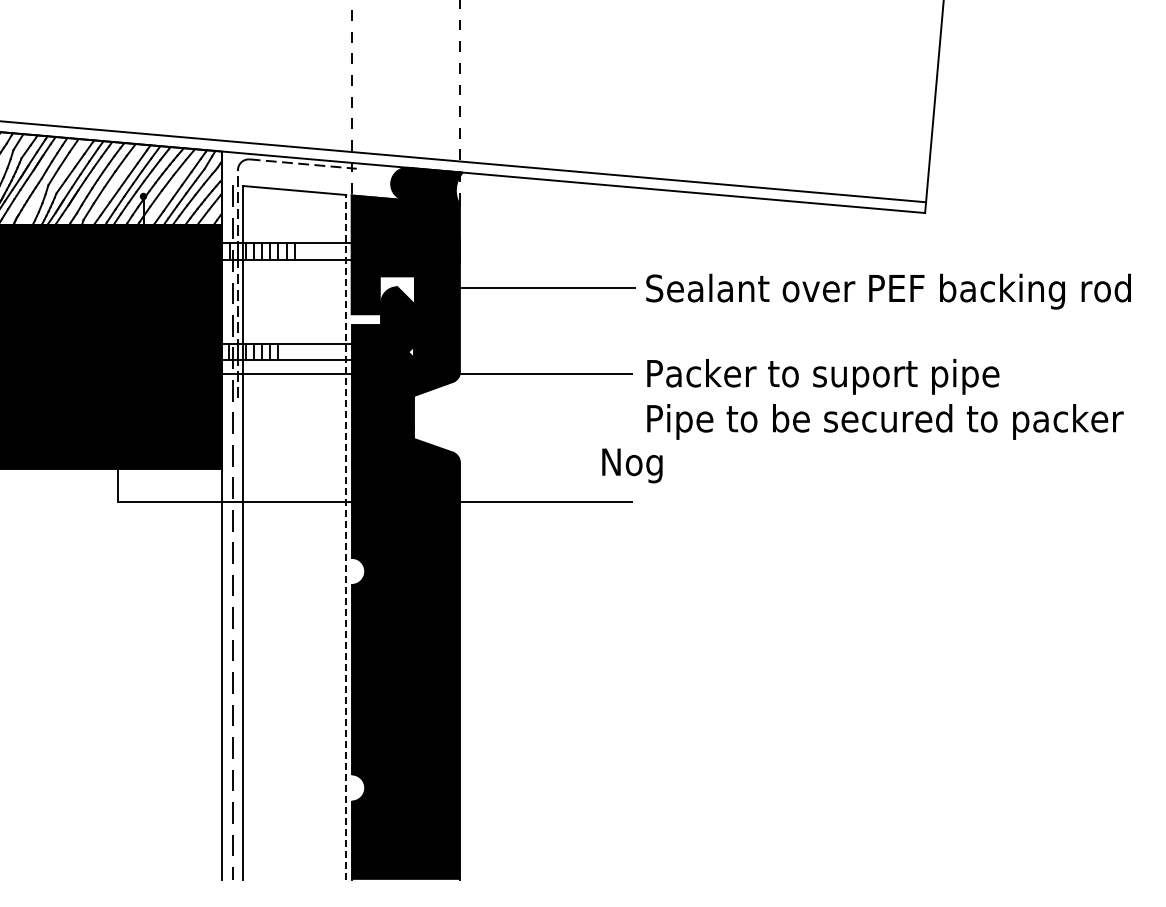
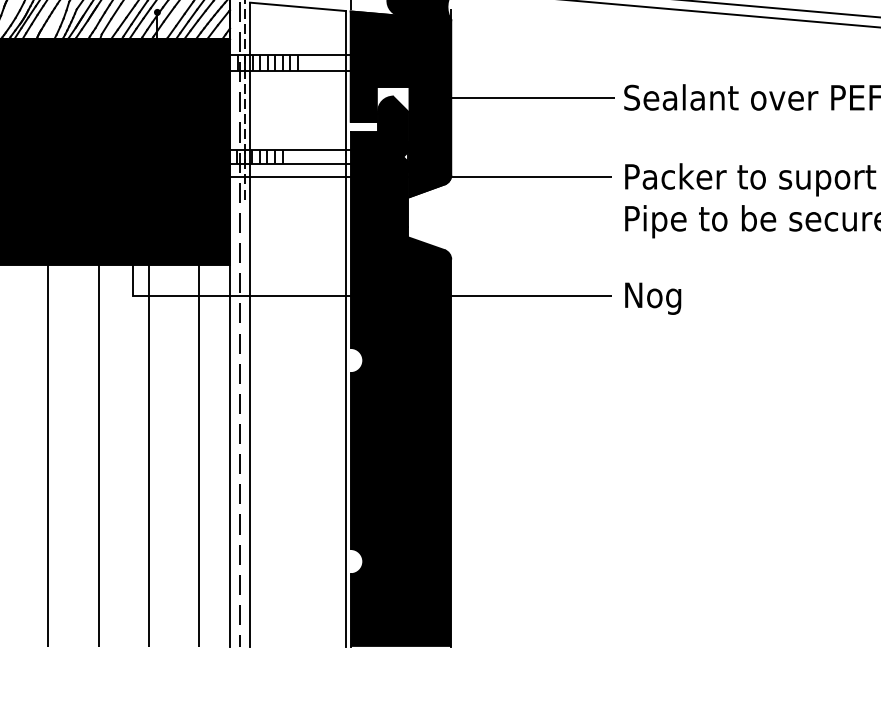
text: (632, 465) -> (653, 298), moved
line: (346, 536) -> (345, 328), dashed -> solid
hatch: (107, 674) -> (124, 456), added

